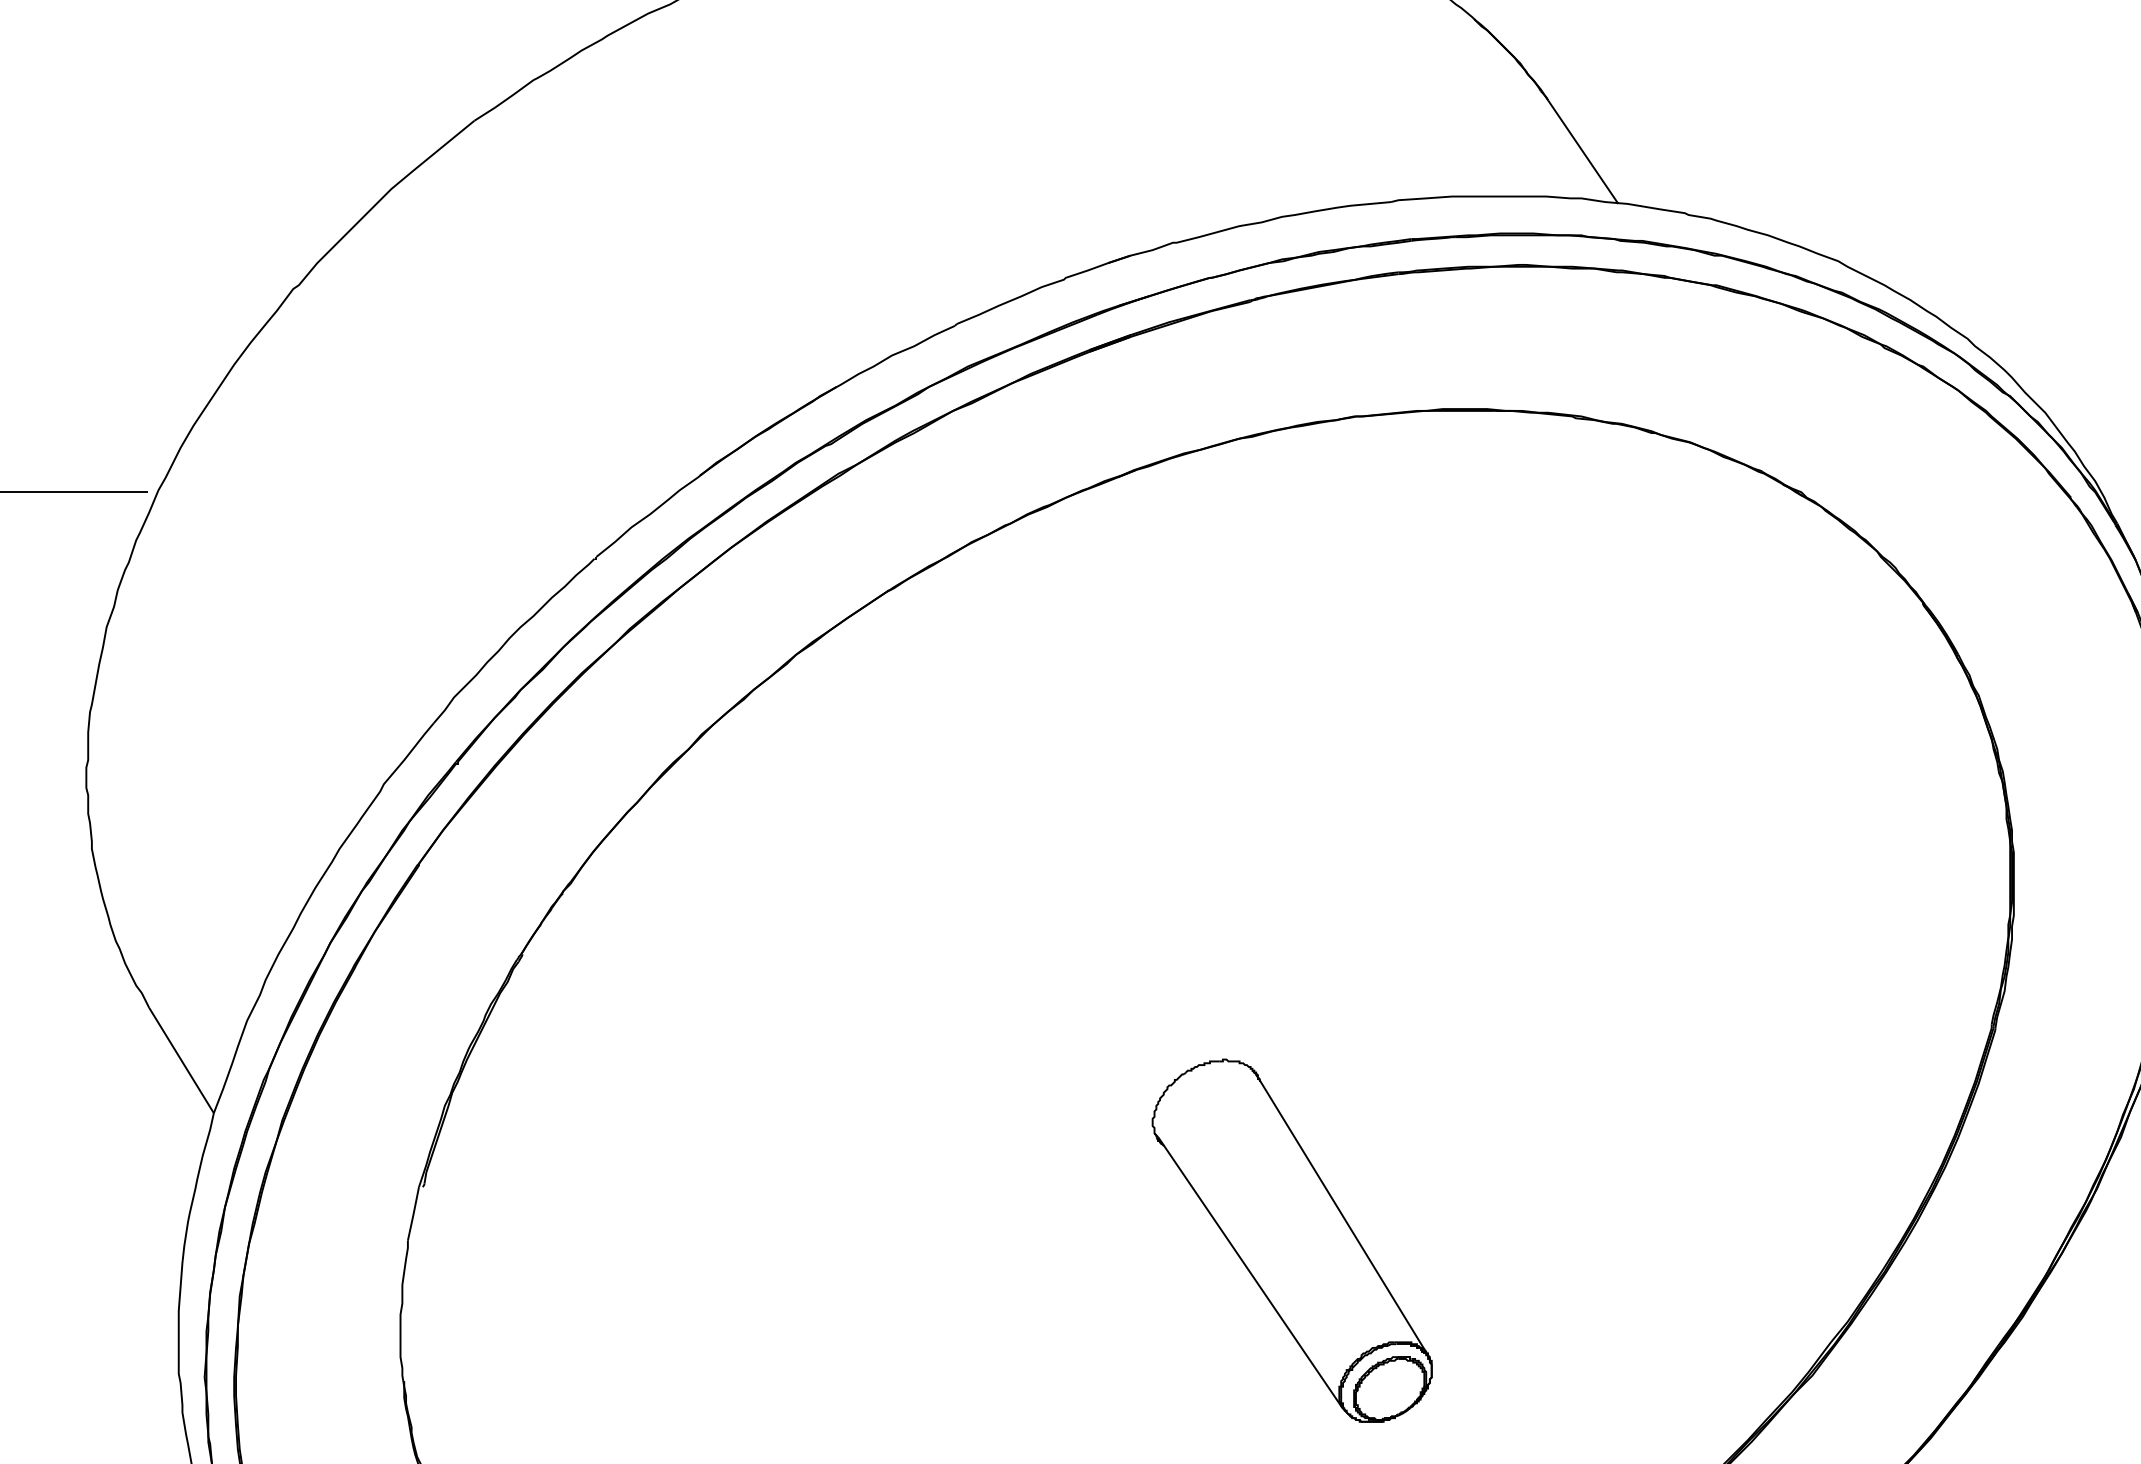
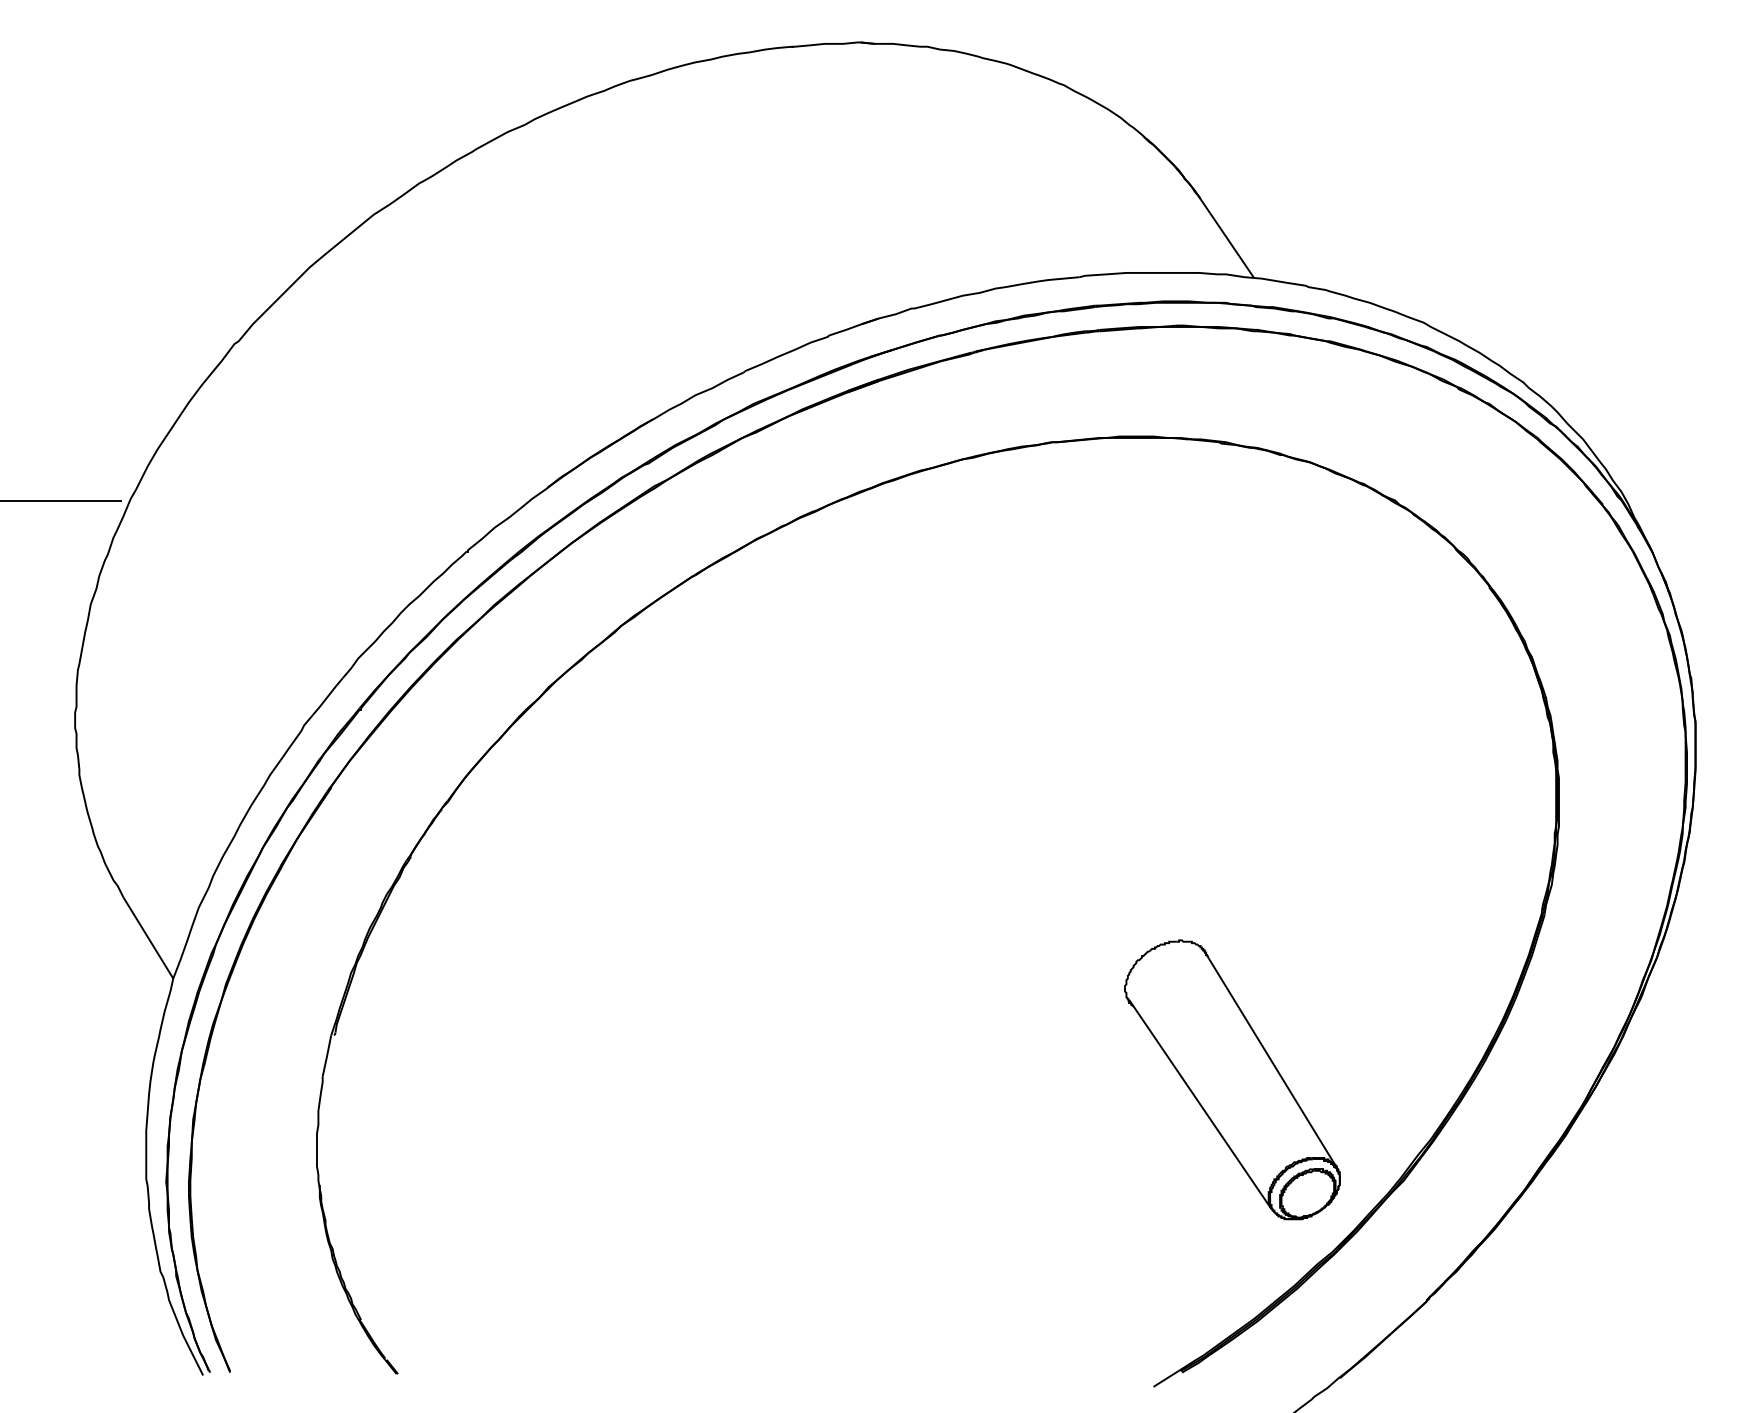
part: (1292, 1240) -> (1232, 1079), moved

